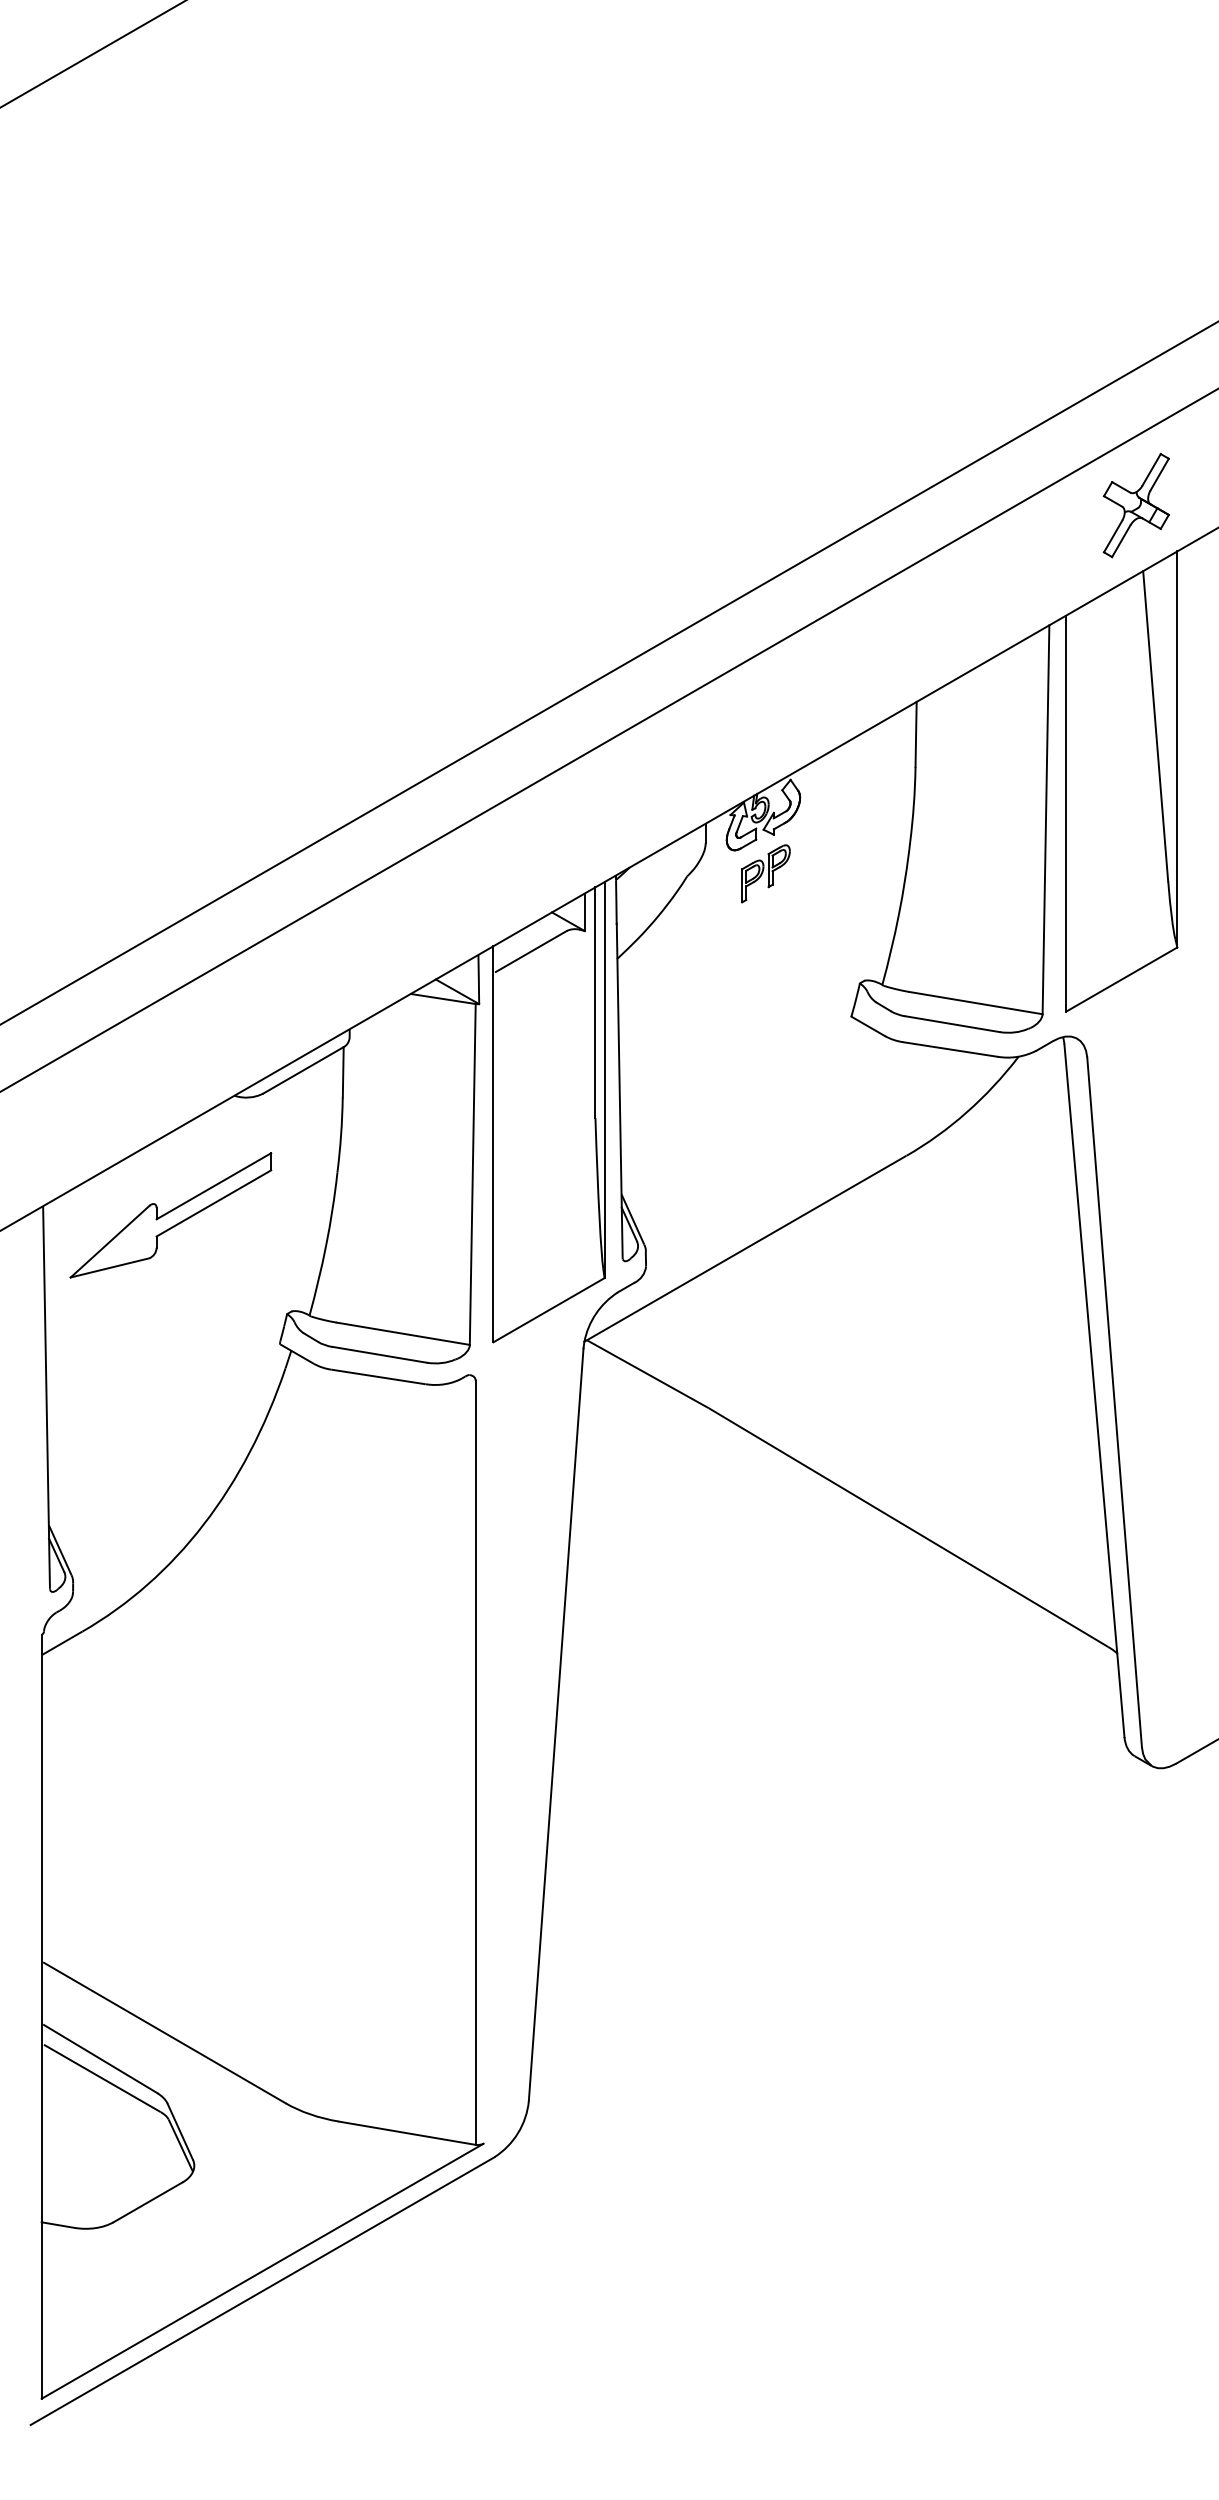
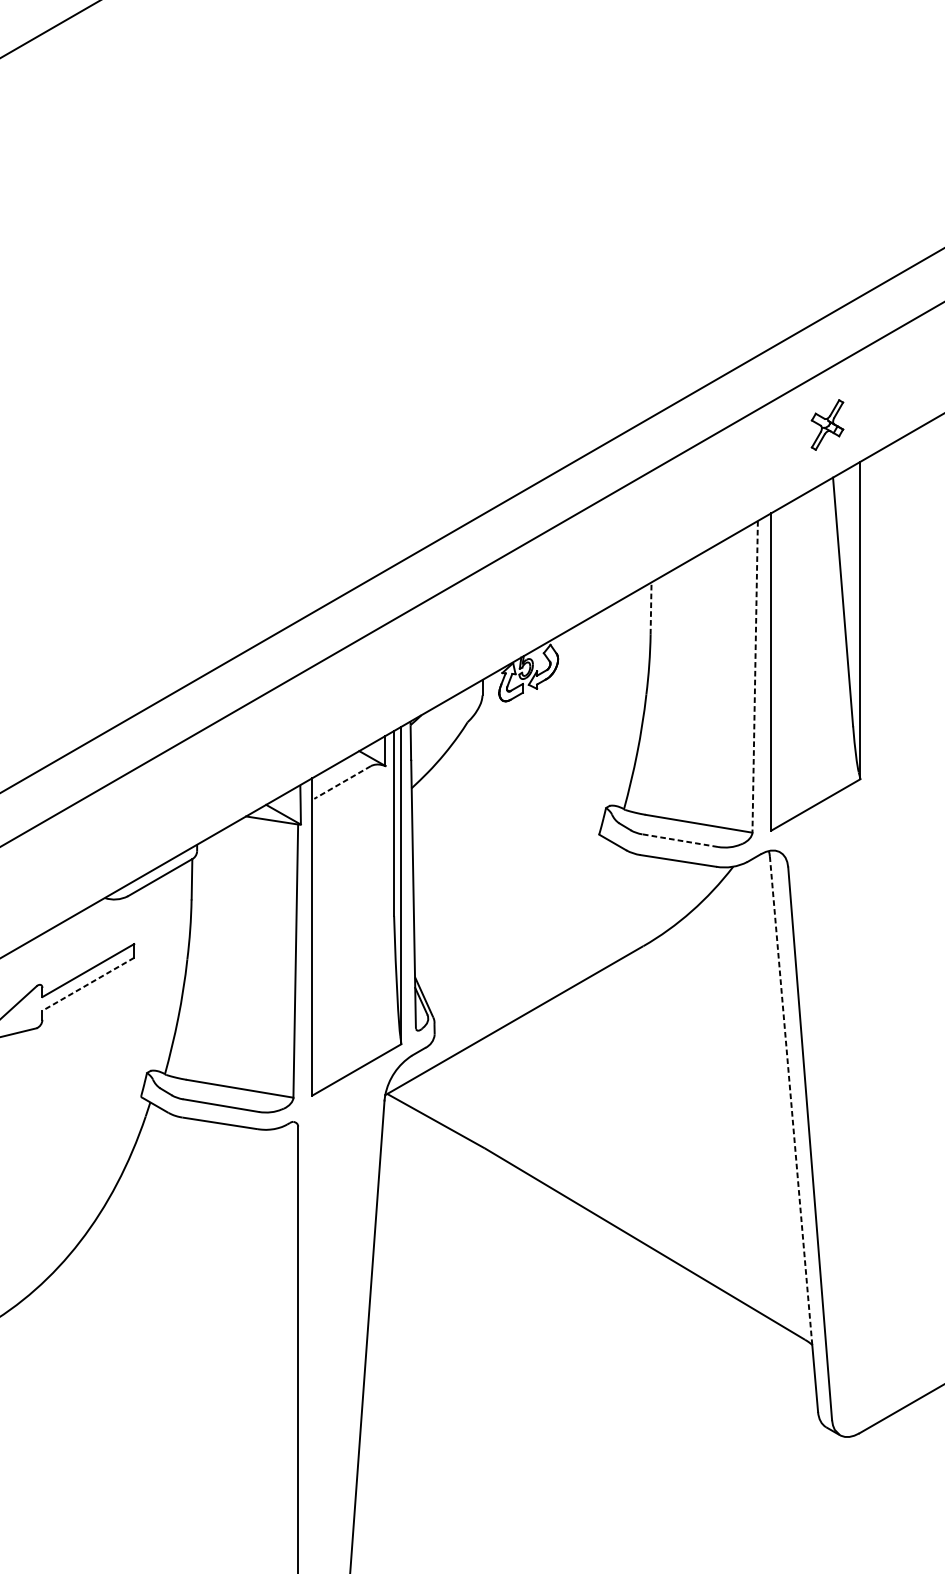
part: (1135, 505) -> (826, 425), size x0.6
line: (916, 734) -> (651, 608), solid -> dashed
line: (1045, 820) -> (754, 677), solid -> dashed
part: (765, 873) -> (530, 719), removed
line: (531, 951) -> (342, 782), solid -> dashed
line: (952, 1024) -> (680, 840), solid -> dashed
line: (213, 1203) -> (88, 984), solid -> dashed
line: (1090, 1348) -> (790, 1100), solid -> dashed

